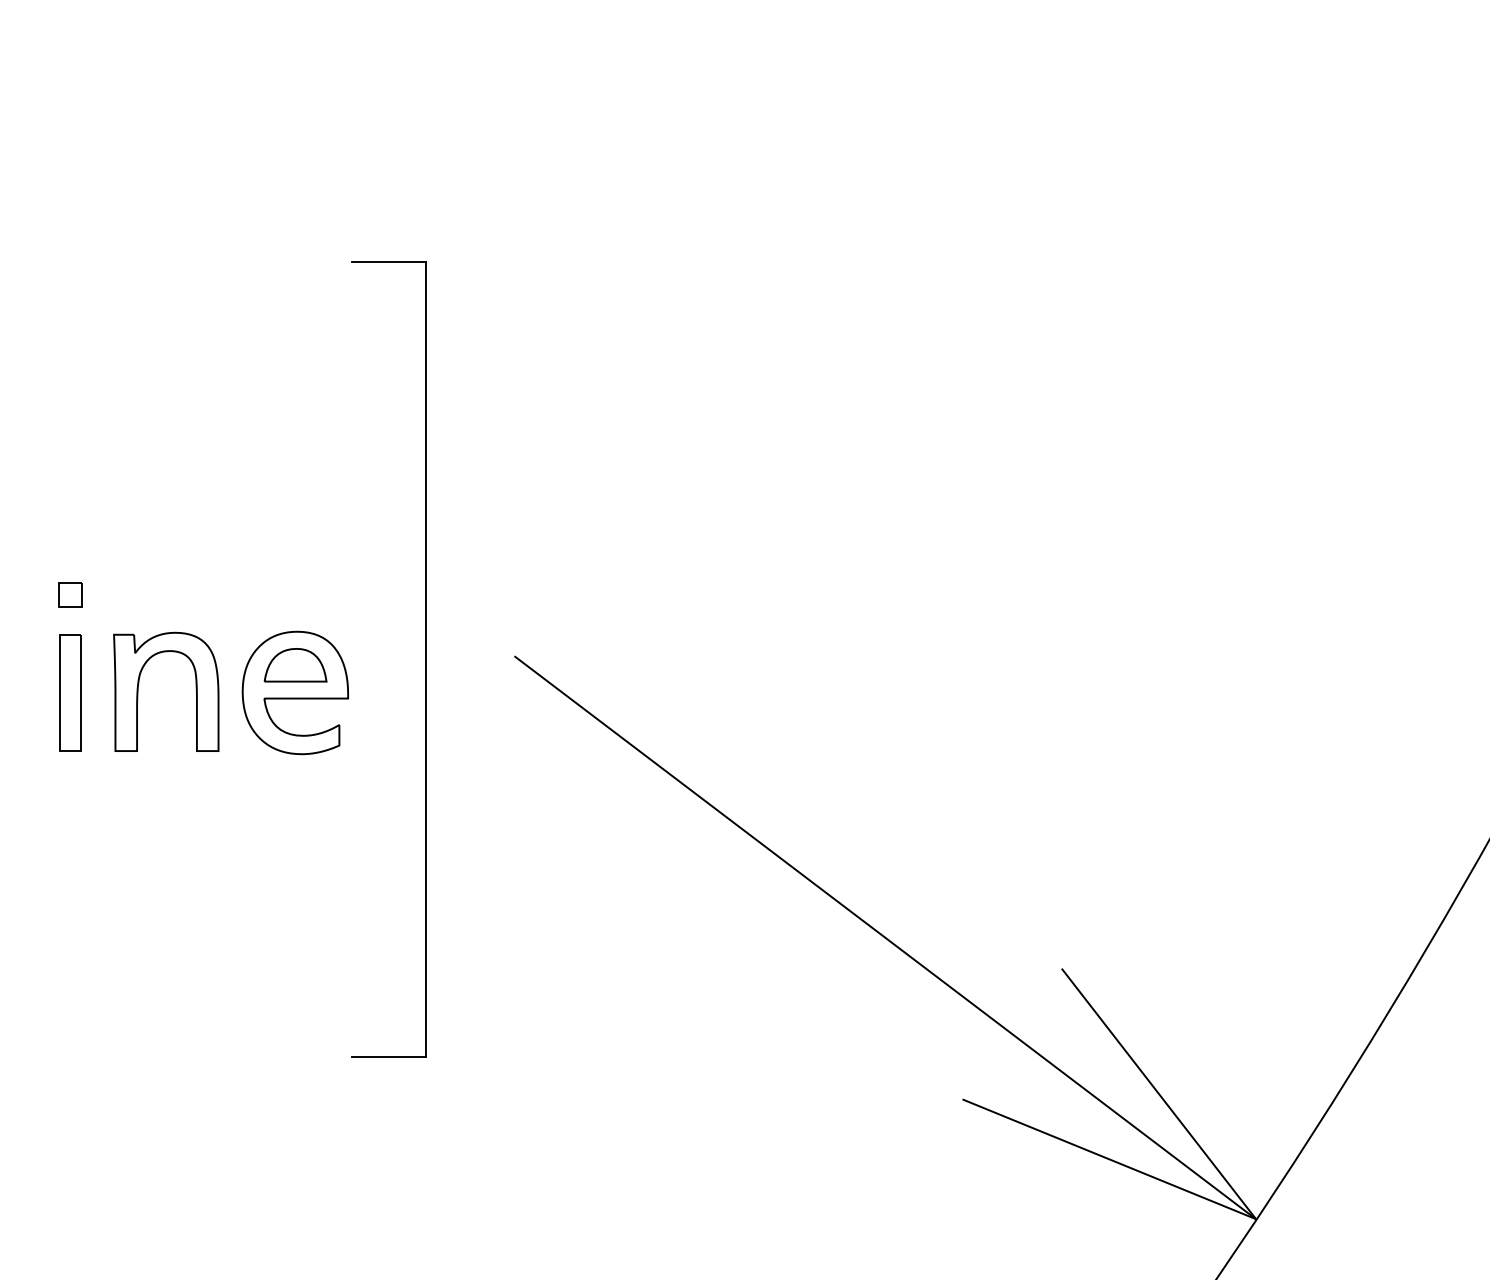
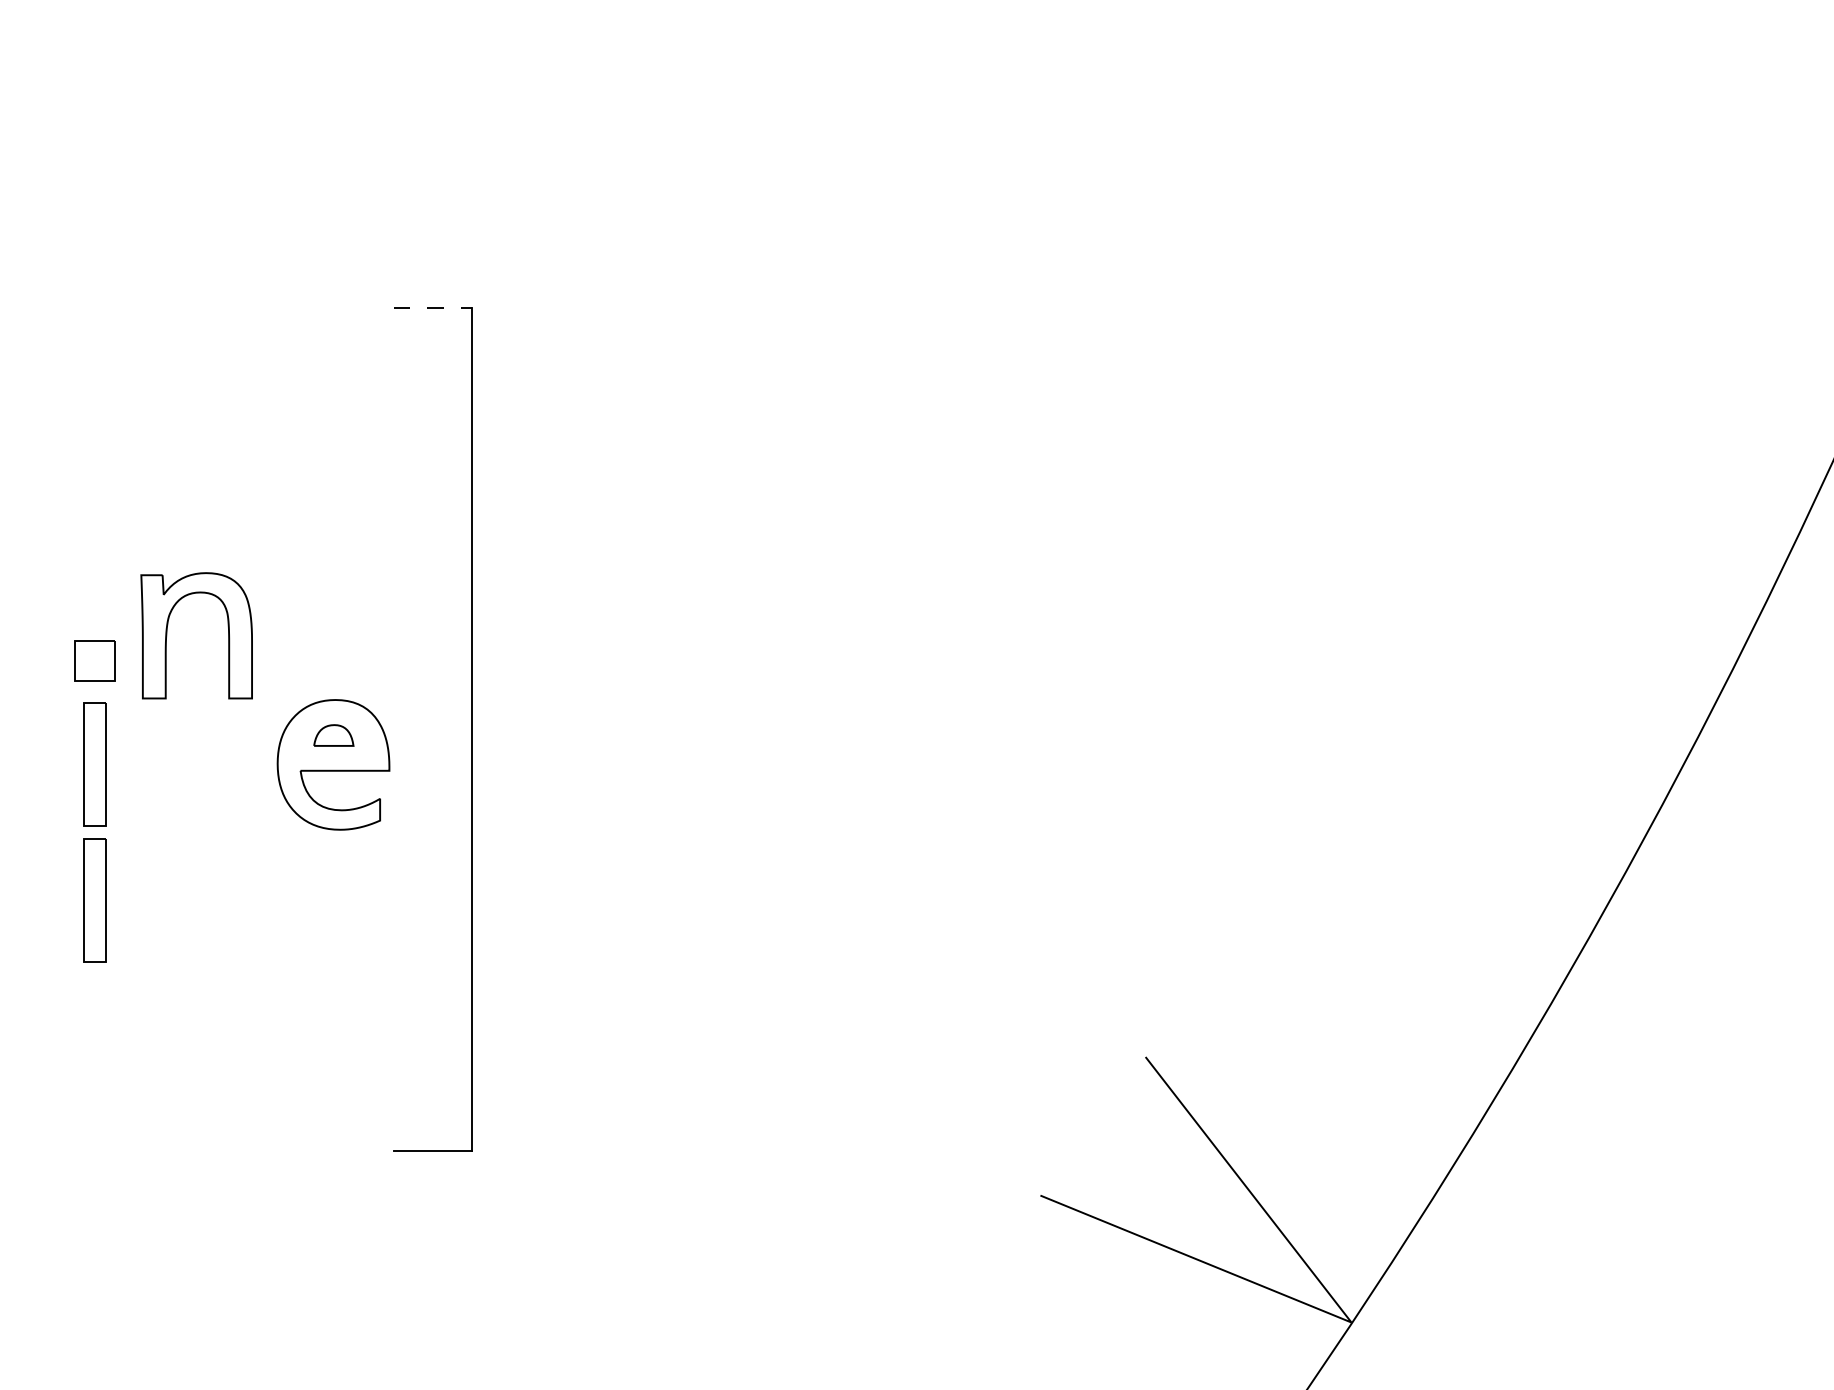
line: (389, 261) -> (433, 307), solid -> dashed
part: (70, 595) -> (95, 661), size x1.6
part: (295, 665) -> (333, 735), size x0.6
part: (138, 691) -> (167, 635), moved
part: (69, 820) -> (94, 900), added
line: (885, 937) -> (958, 1024), removed

